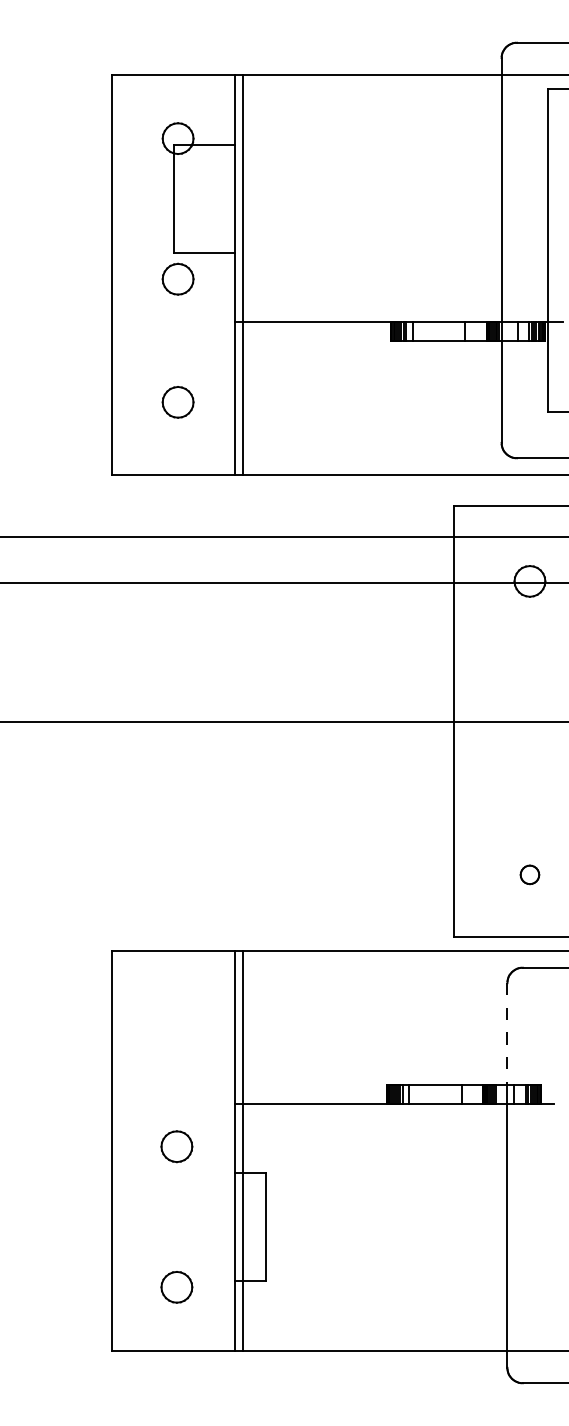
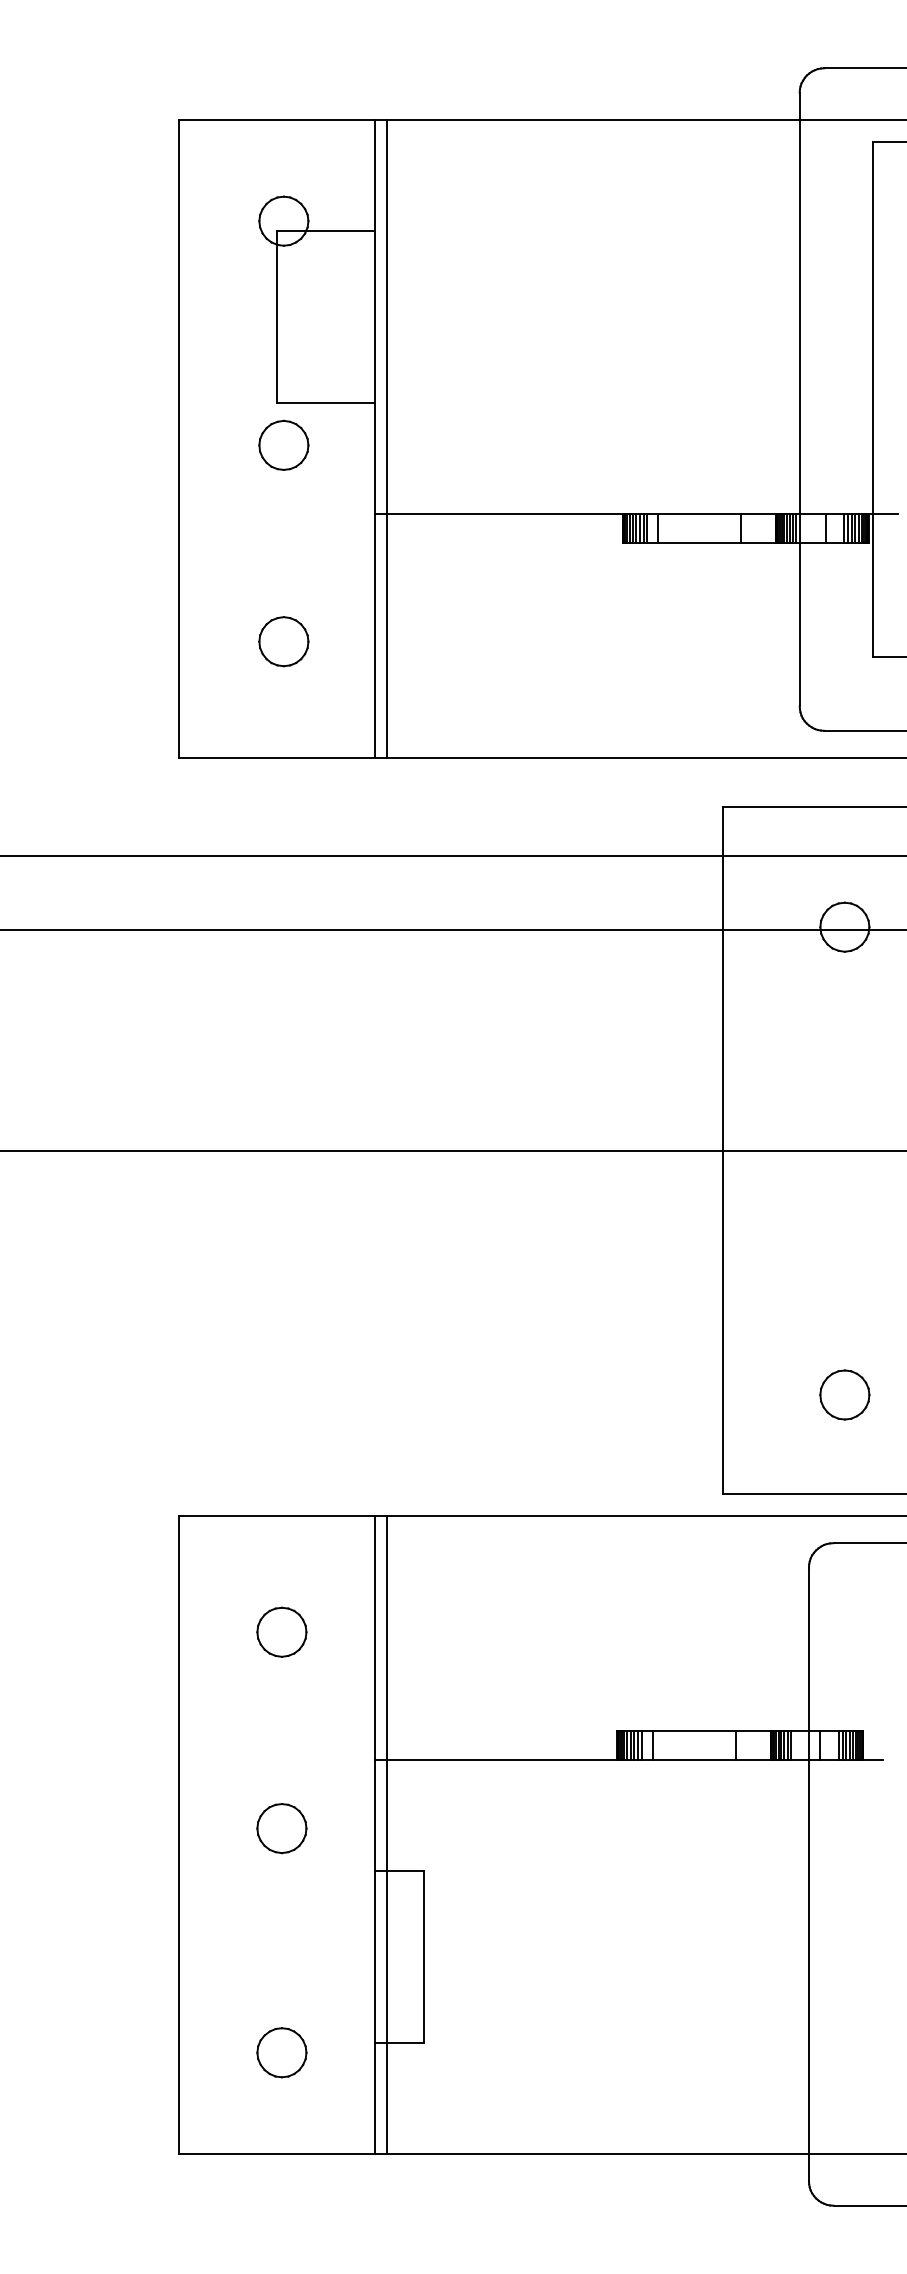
part: (529, 874) -> (844, 1394), size x1.67
part: (176, 1023) -> (281, 1632), added
line: (507, 1034) -> (809, 1649), dashed -> solid

